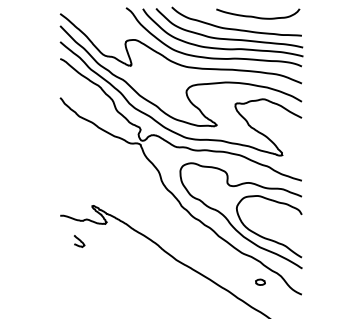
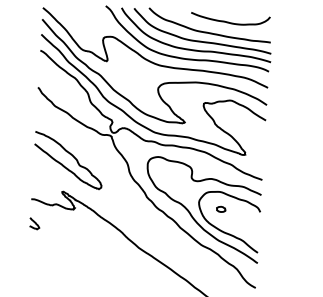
curve: (100, 168) -> (72, 156), added
curve: (79, 241) -> (34, 223), moved
part: (260, 281) -> (221, 208), moved

